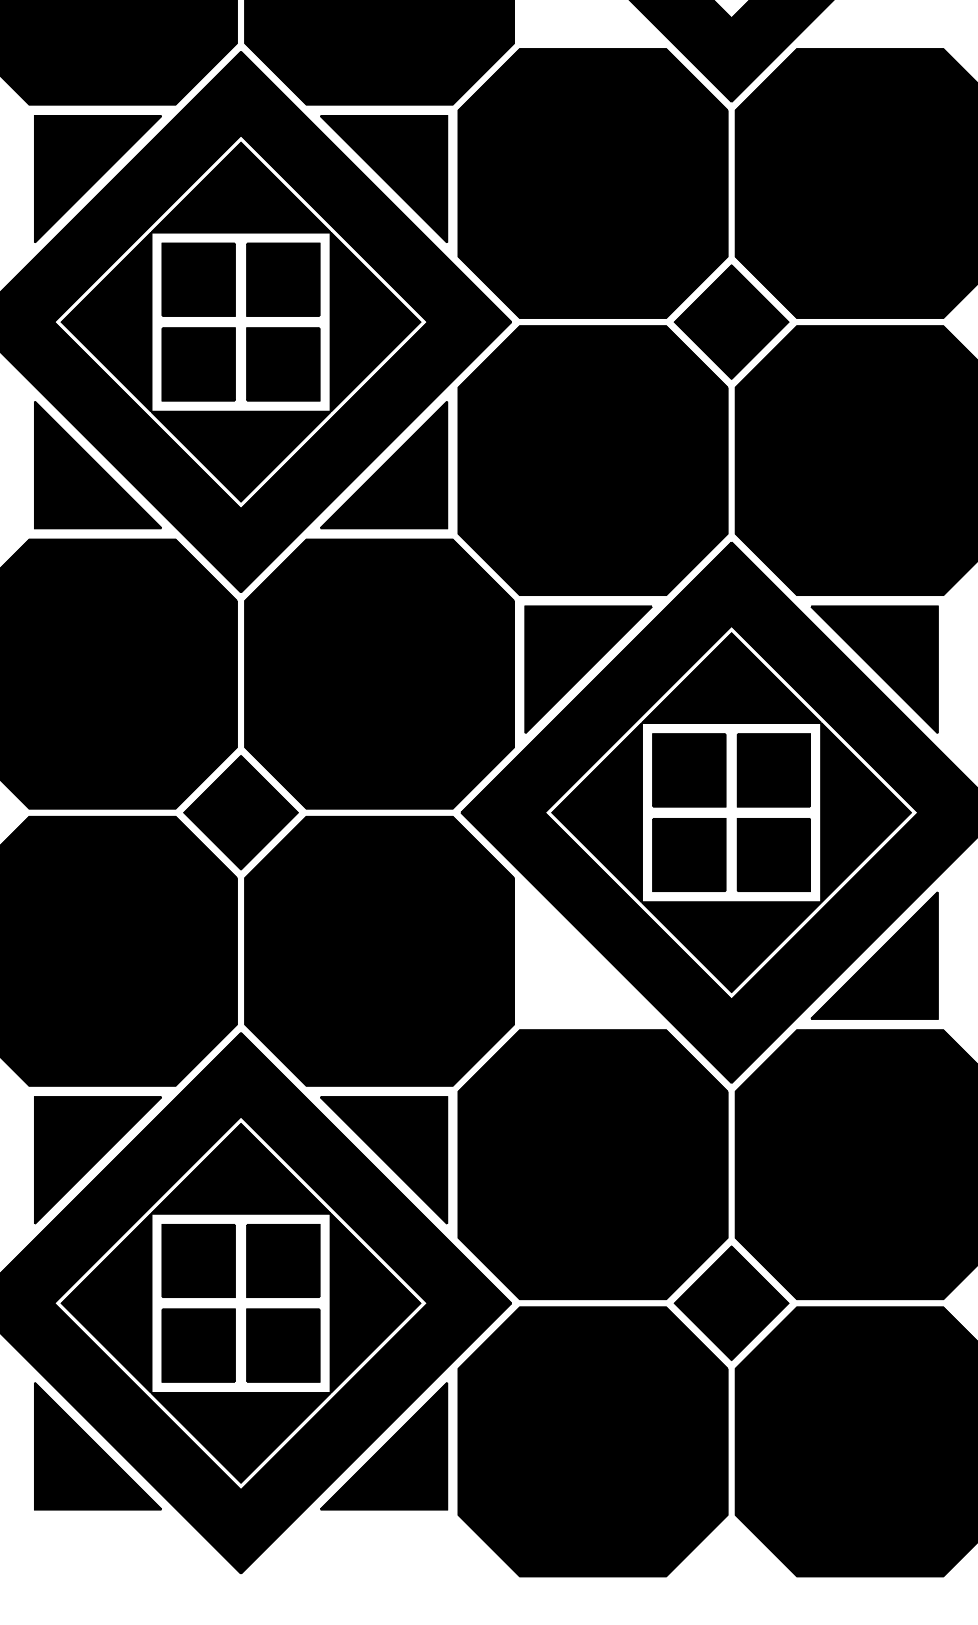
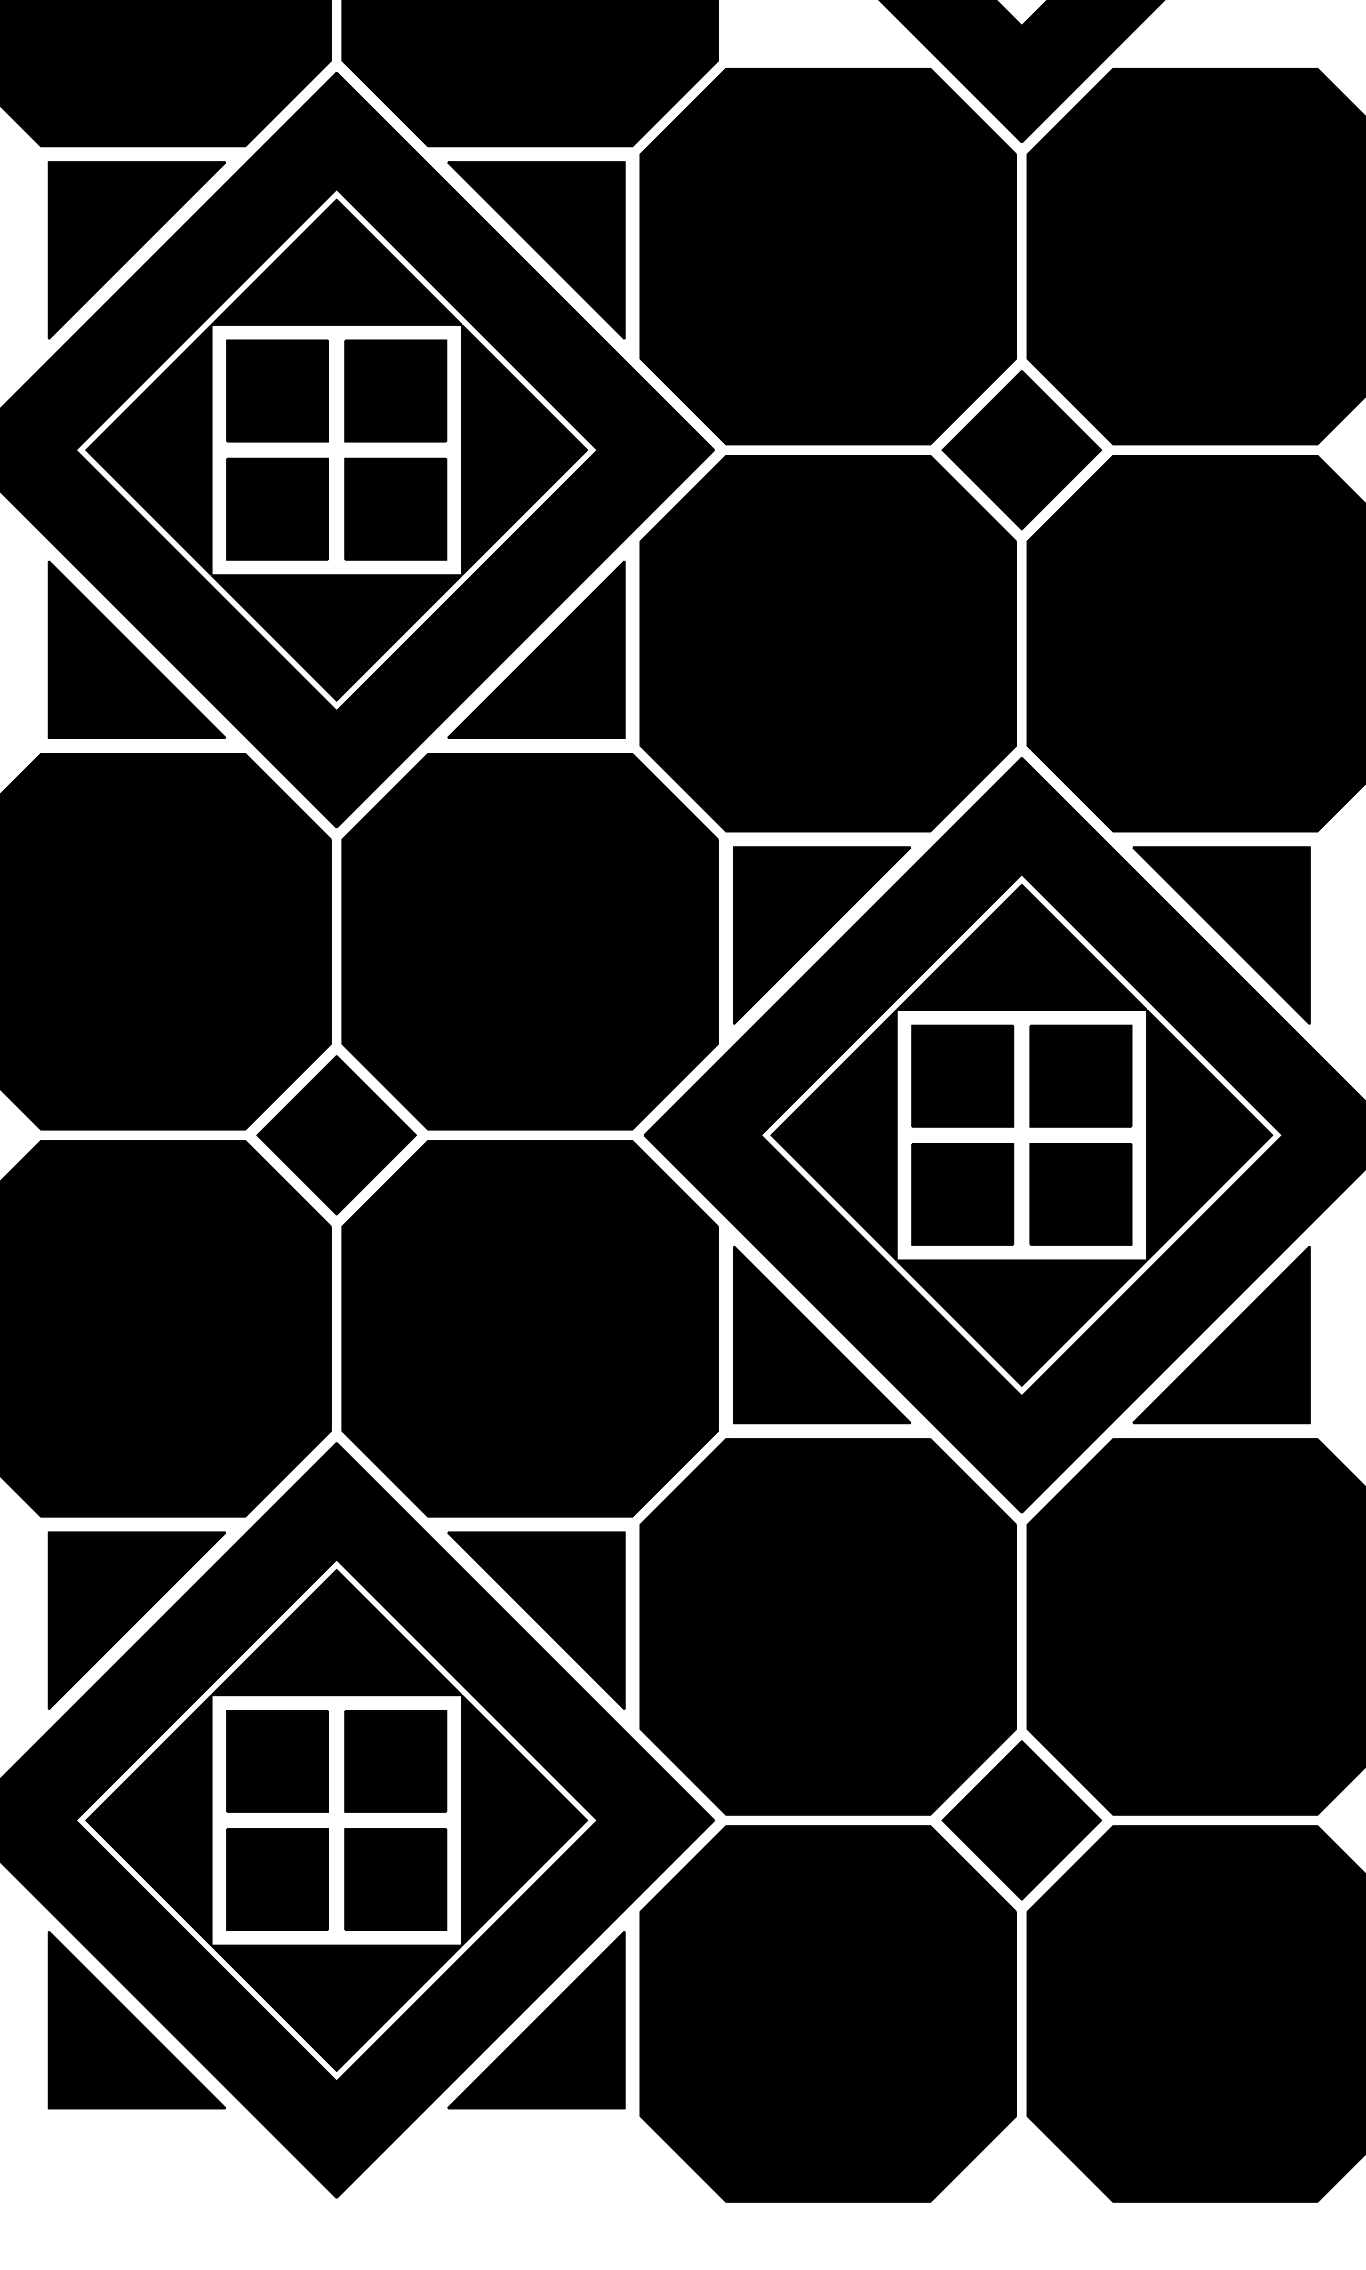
part: (588, 955) -> (821, 1334), added

